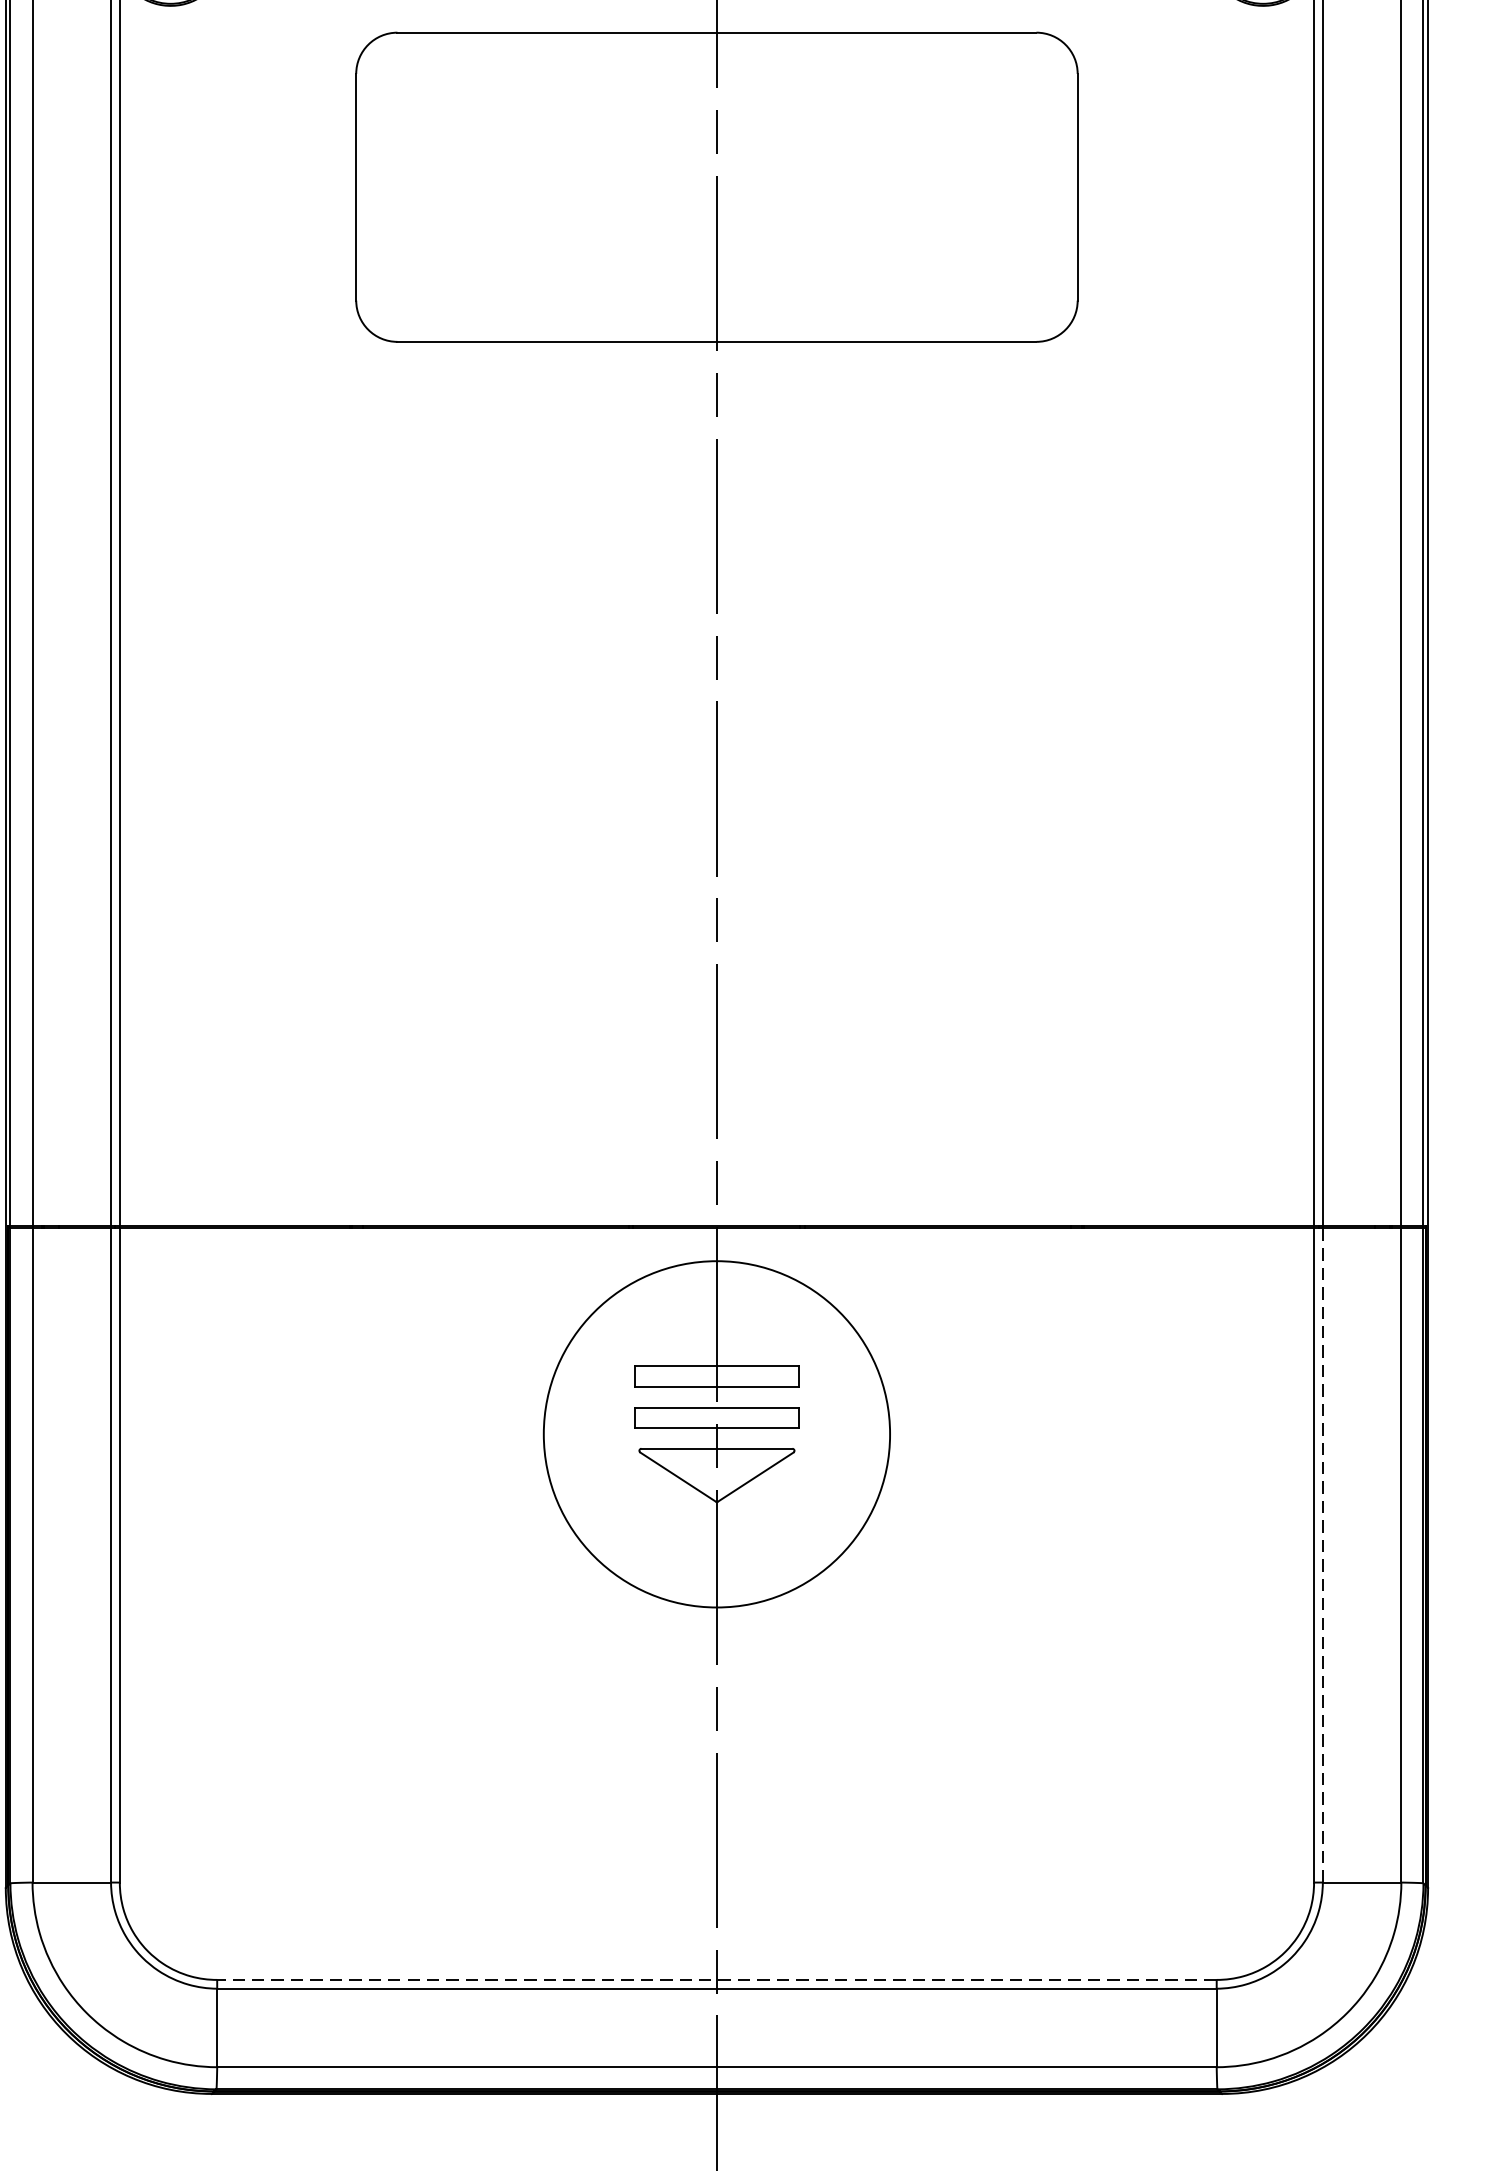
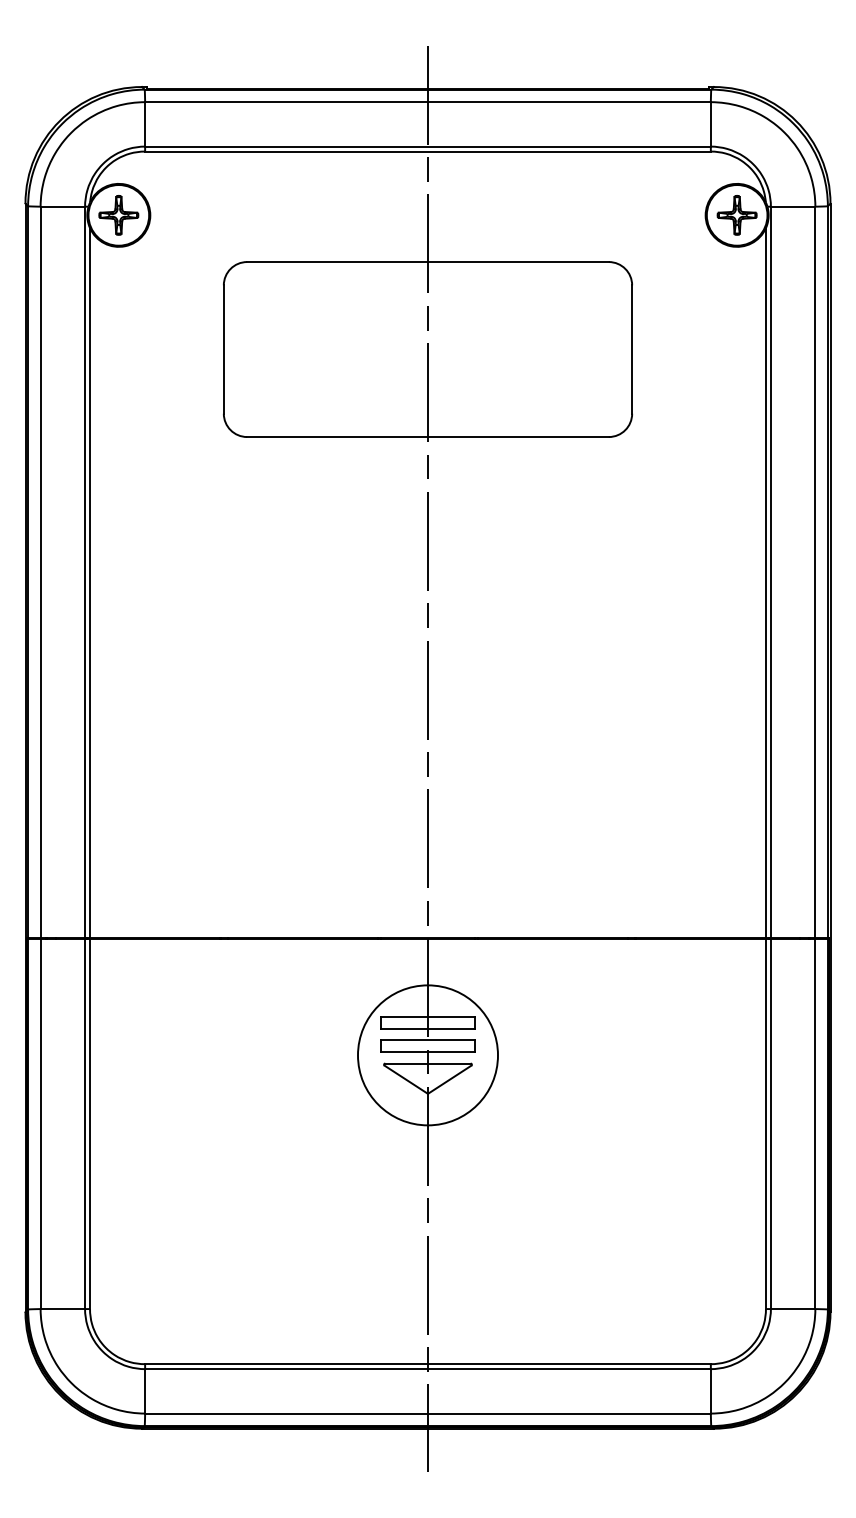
circle: (716, 1434) -> (427, 1055), size x0.71
line: (1322, 1554) -> (770, 1123), dashed -> solid
line: (717, 1980) -> (428, 1364), dashed -> solid

